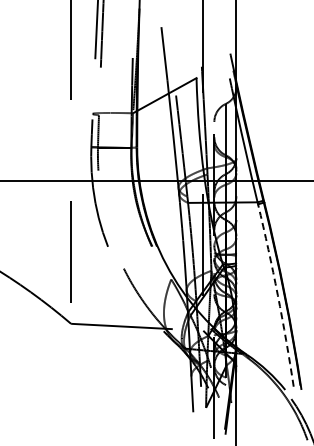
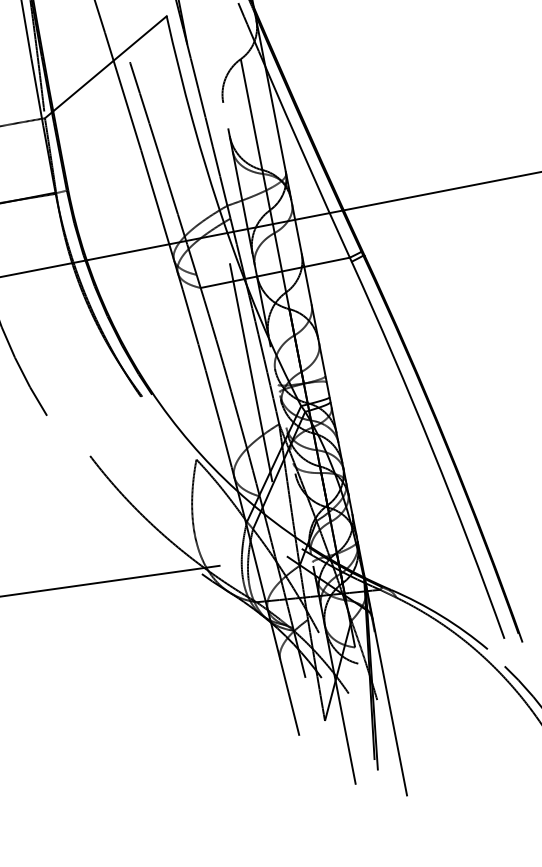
arc: (277, 295) -> (431, 449), dashed -> solid

